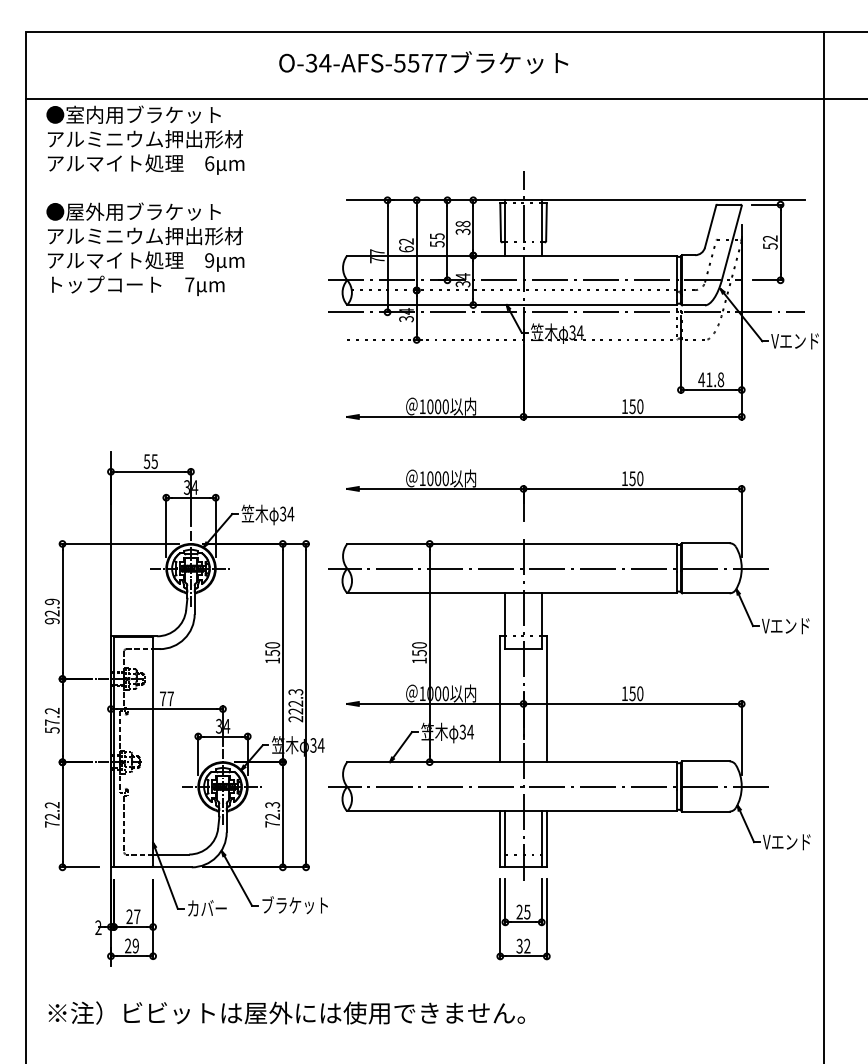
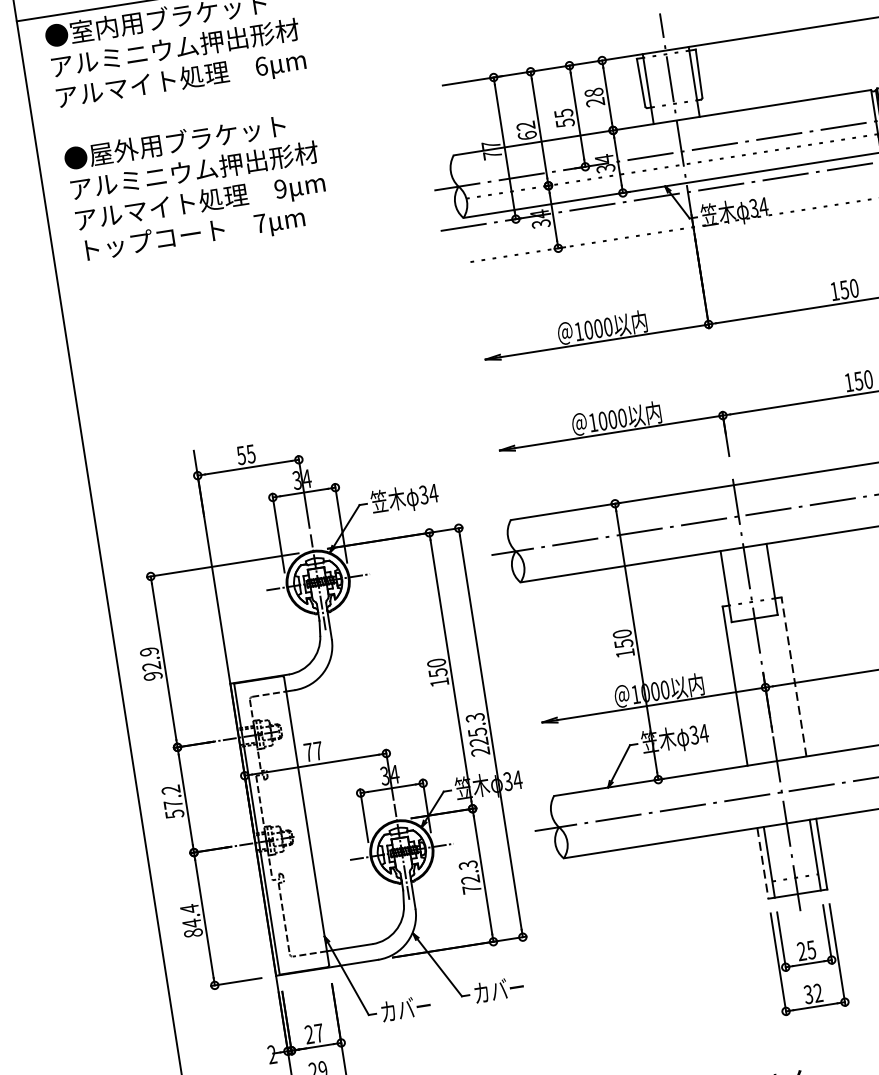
text: (463, 231) -> (595, 101), 38 -> 28
line: (546, 699) -> (793, 677), solid -> dashed
text: (295, 703) -> (477, 732), 222.3 -> 225.3
text: (51, 814) -> (190, 920), 72.2 -> 84.4
line: (500, 839) -> (763, 863), solid -> dashed
text: (294, 905) -> (515, 987), ブラケット -> カバー

